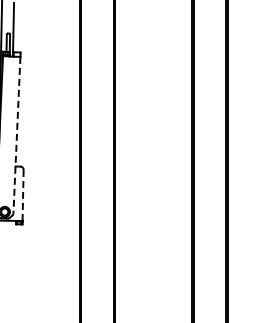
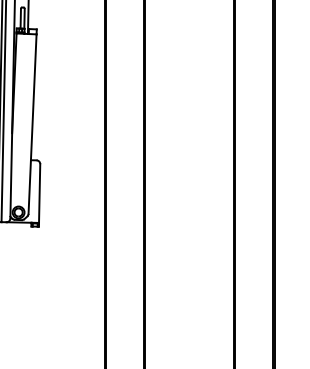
line: (16, 135) -> (32, 124), dashed -> solid
line: (23, 195) -> (40, 193), dashed -> solid

